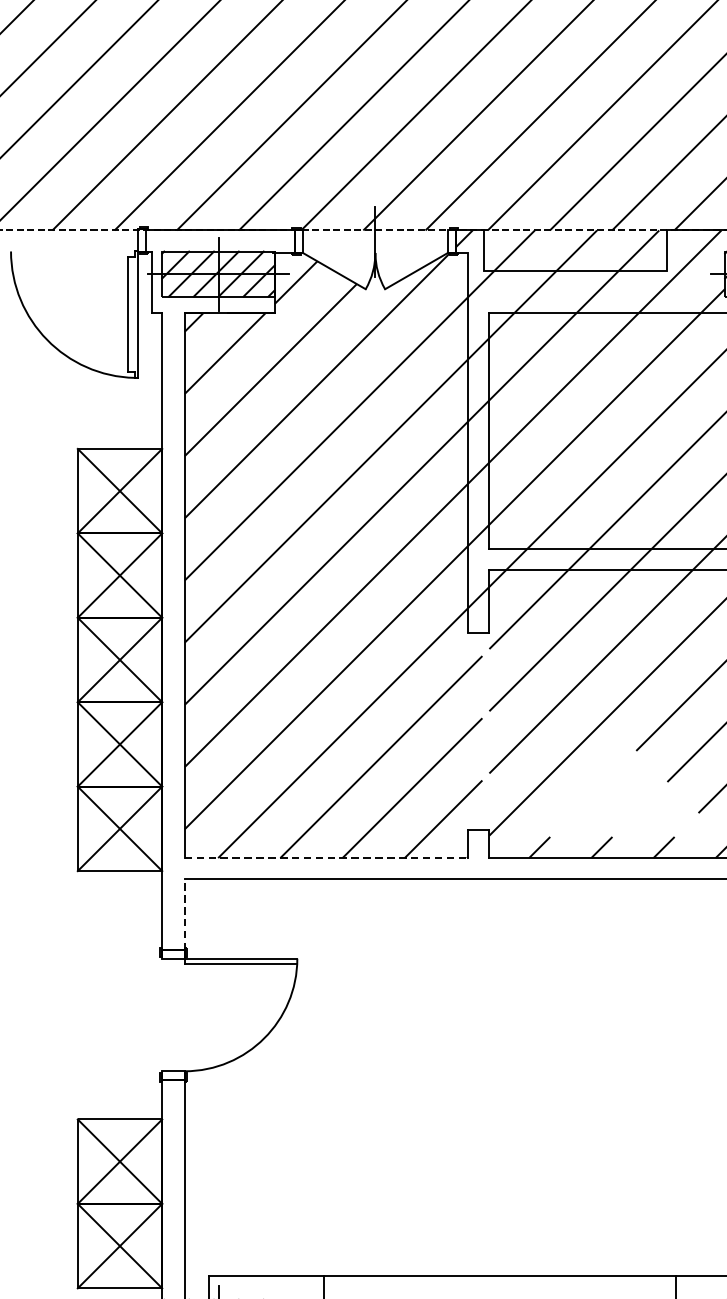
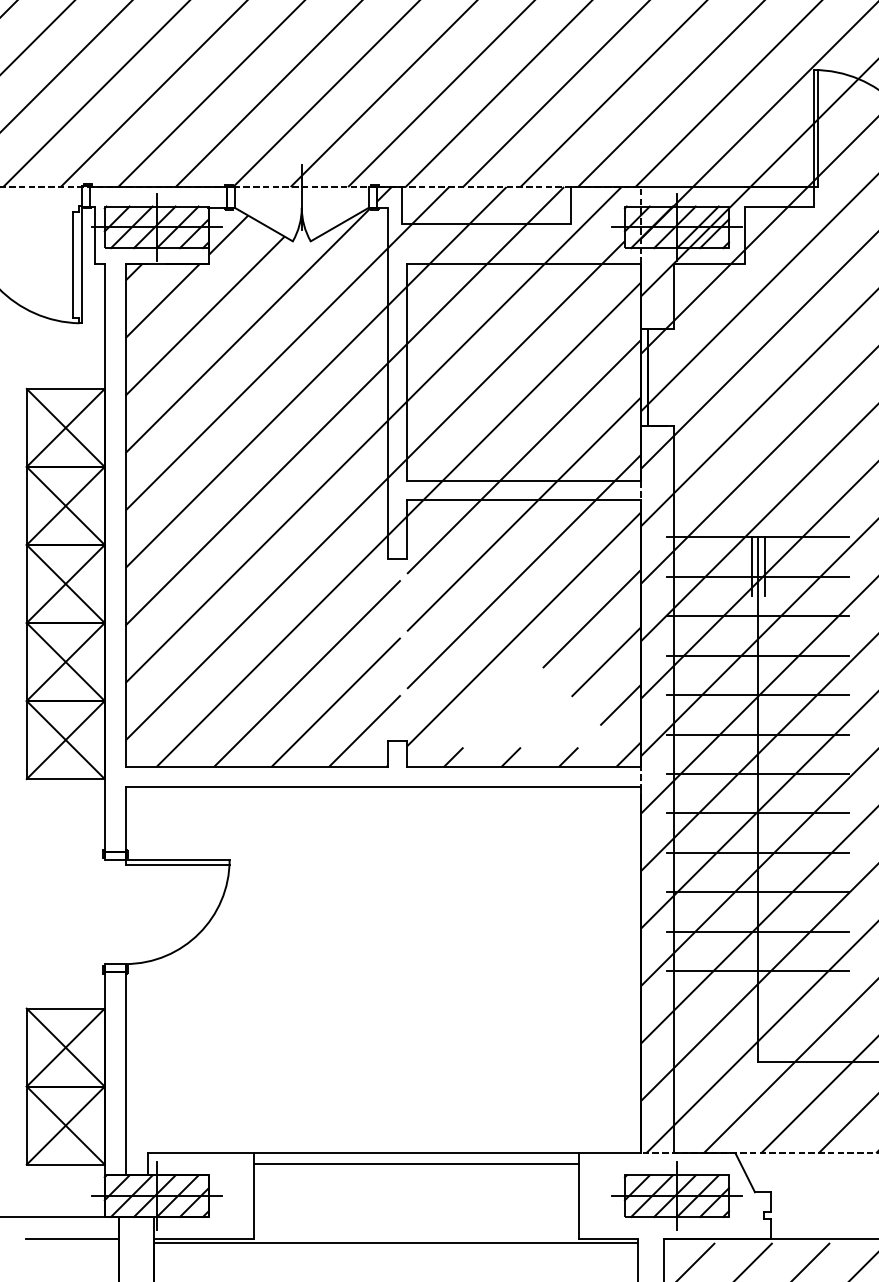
line: (327, 858) -> (257, 767), dashed -> solid
line: (184, 914) -> (125, 819), dashed -> solid
line: (499, 1287) -> (416, 1163), added

